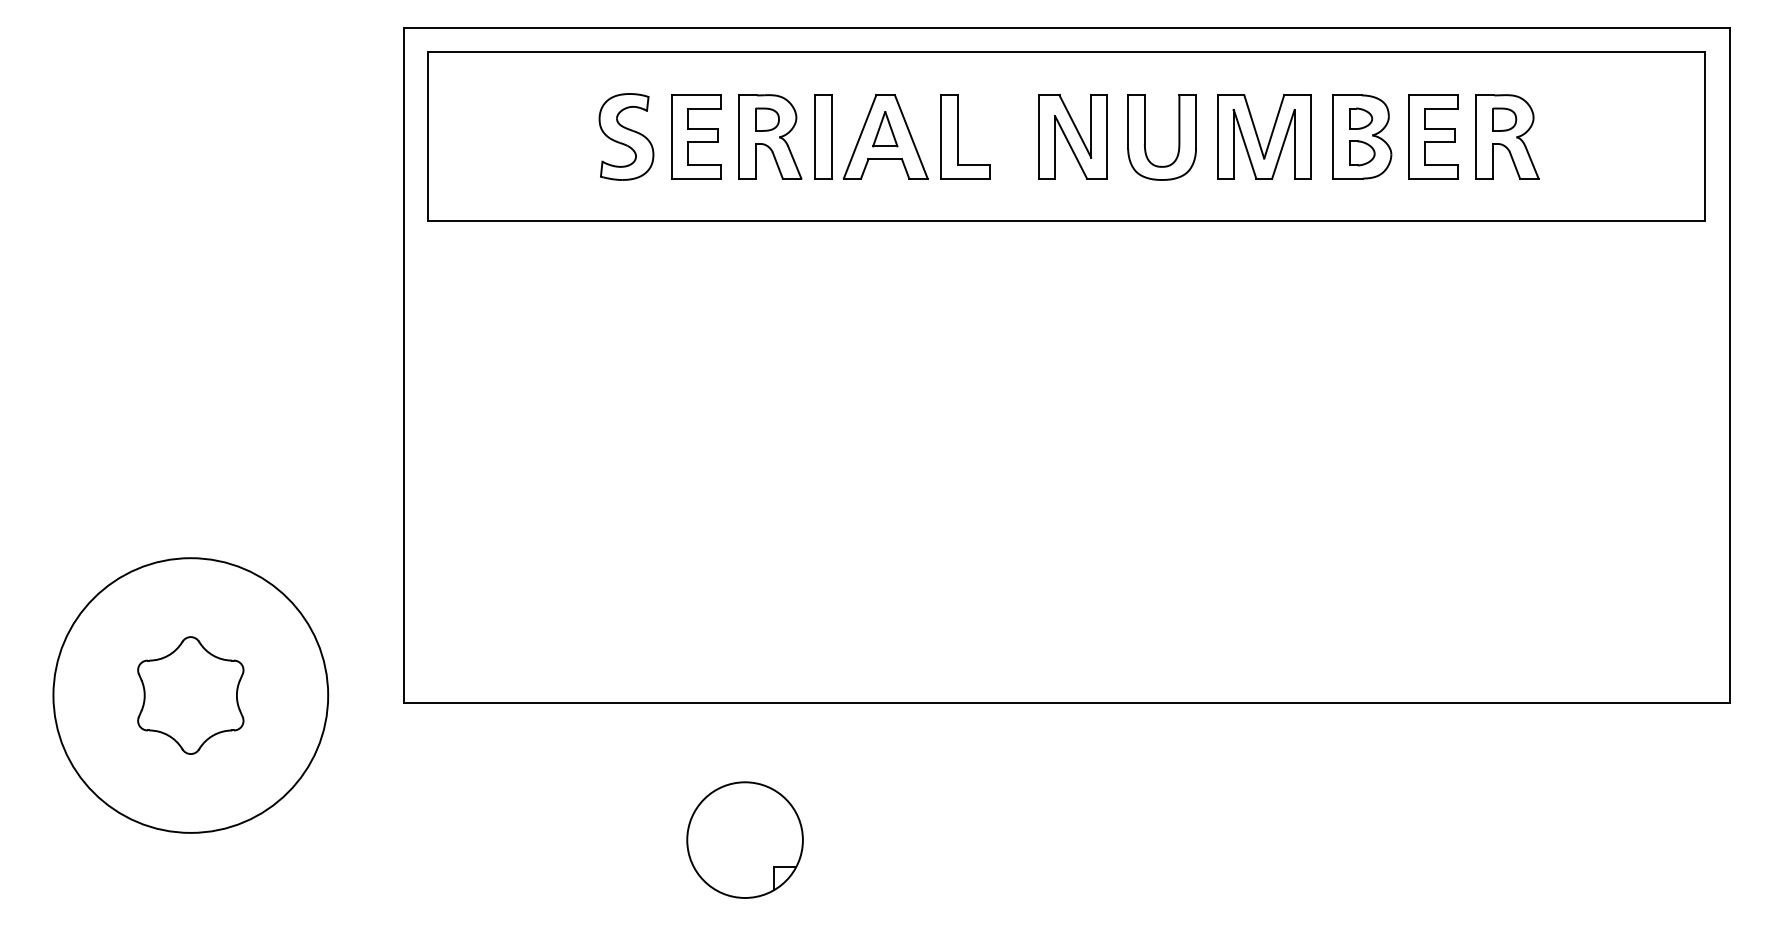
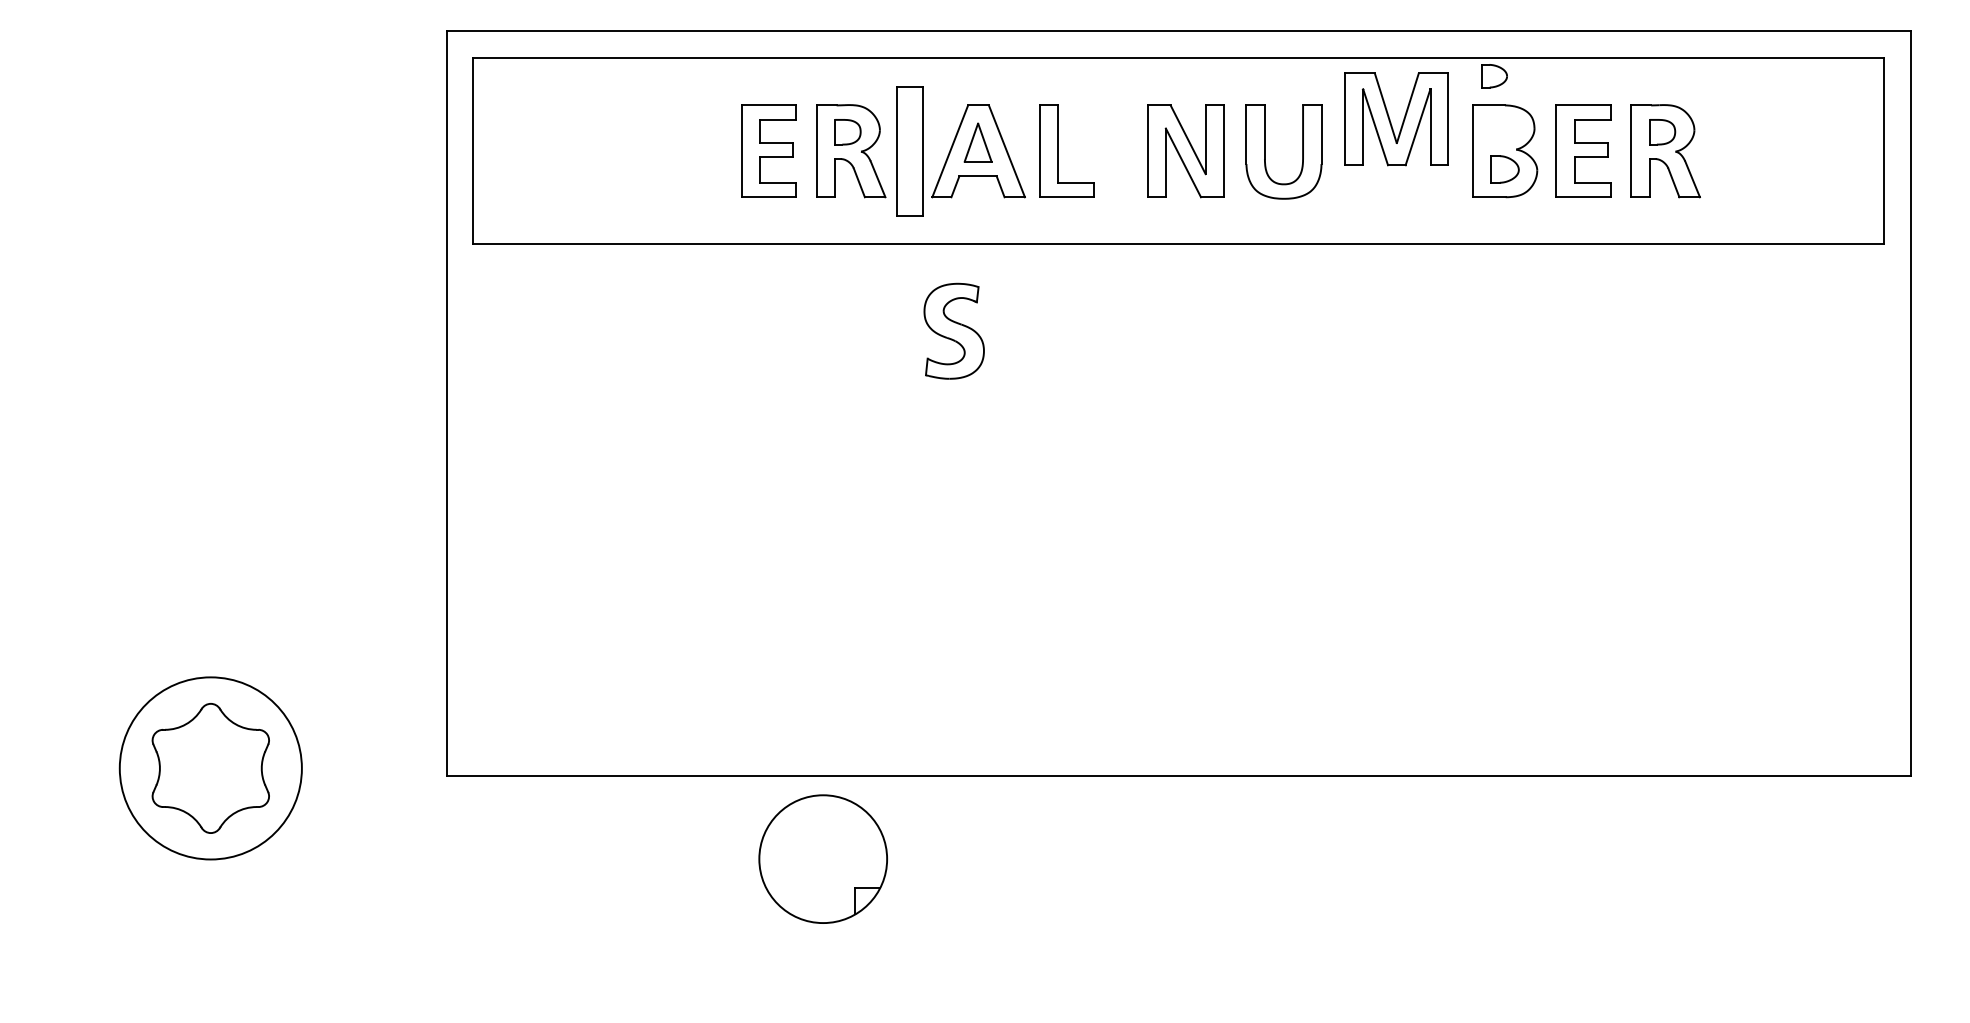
part: (1360, 119) -> (1494, 76), moved
part: (625, 136) -> (953, 330), moved
part: (823, 136) -> (909, 150), size x1.4
part: (1263, 137) -> (1396, 119), moved
circle: (190, 695) -> (210, 768), size x0.6
part: (744, 839) -> (822, 858), moved

